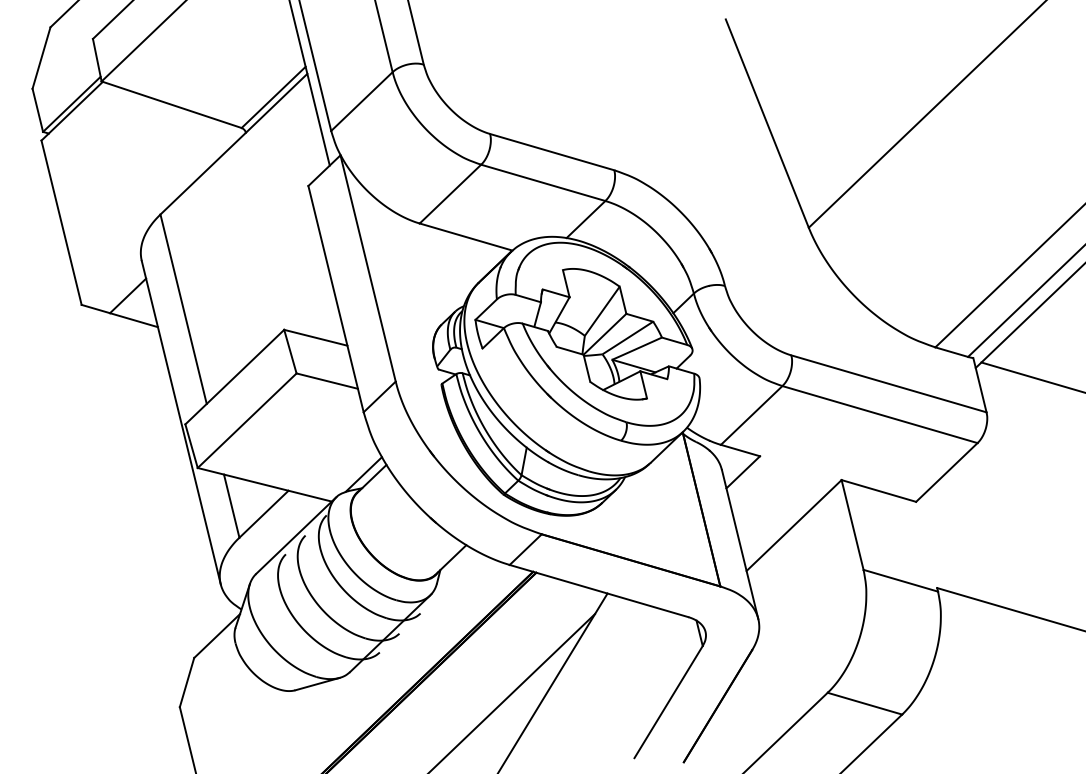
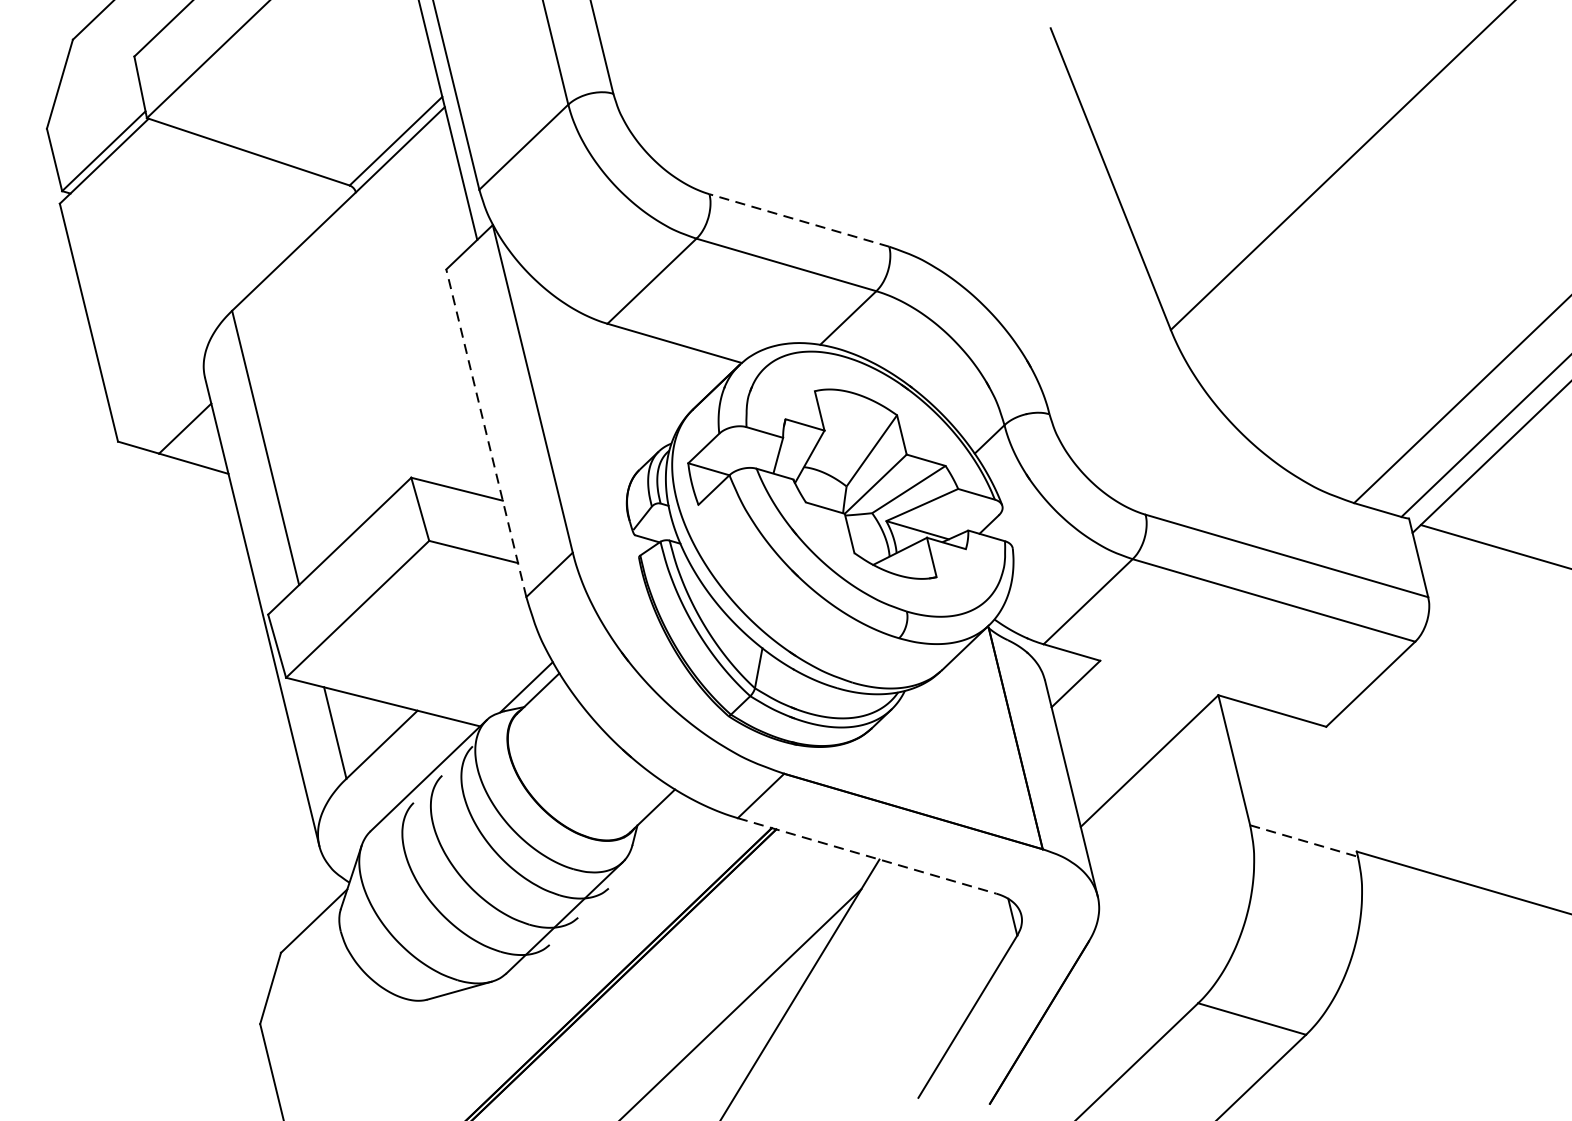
line: (552, 152) -> (799, 220), solid -> dashed
line: (335, 298) -> (485, 432), solid -> dashed
line: (900, 580) -> (1303, 840), solid -> dashed
line: (599, 591) -> (867, 856), solid -> dashed

